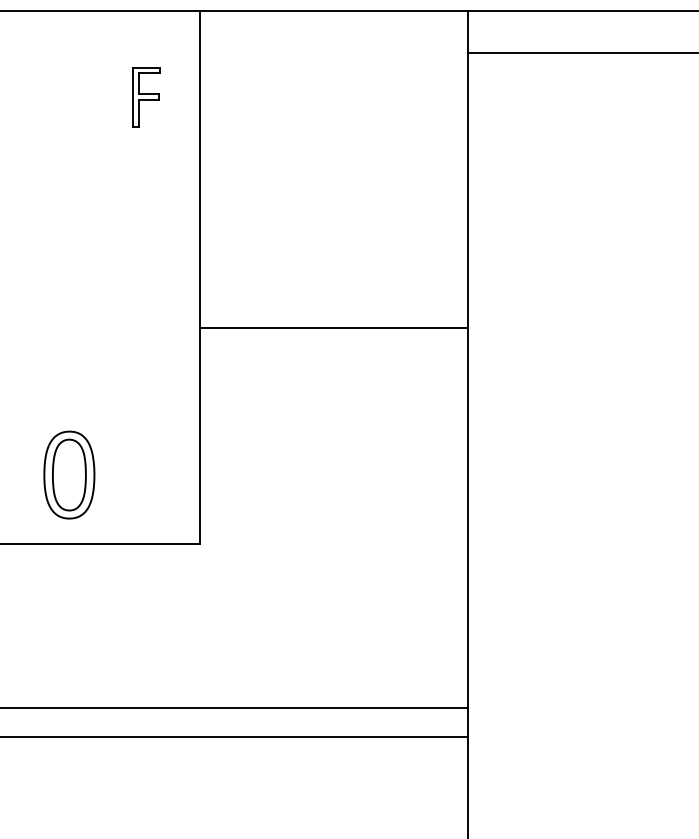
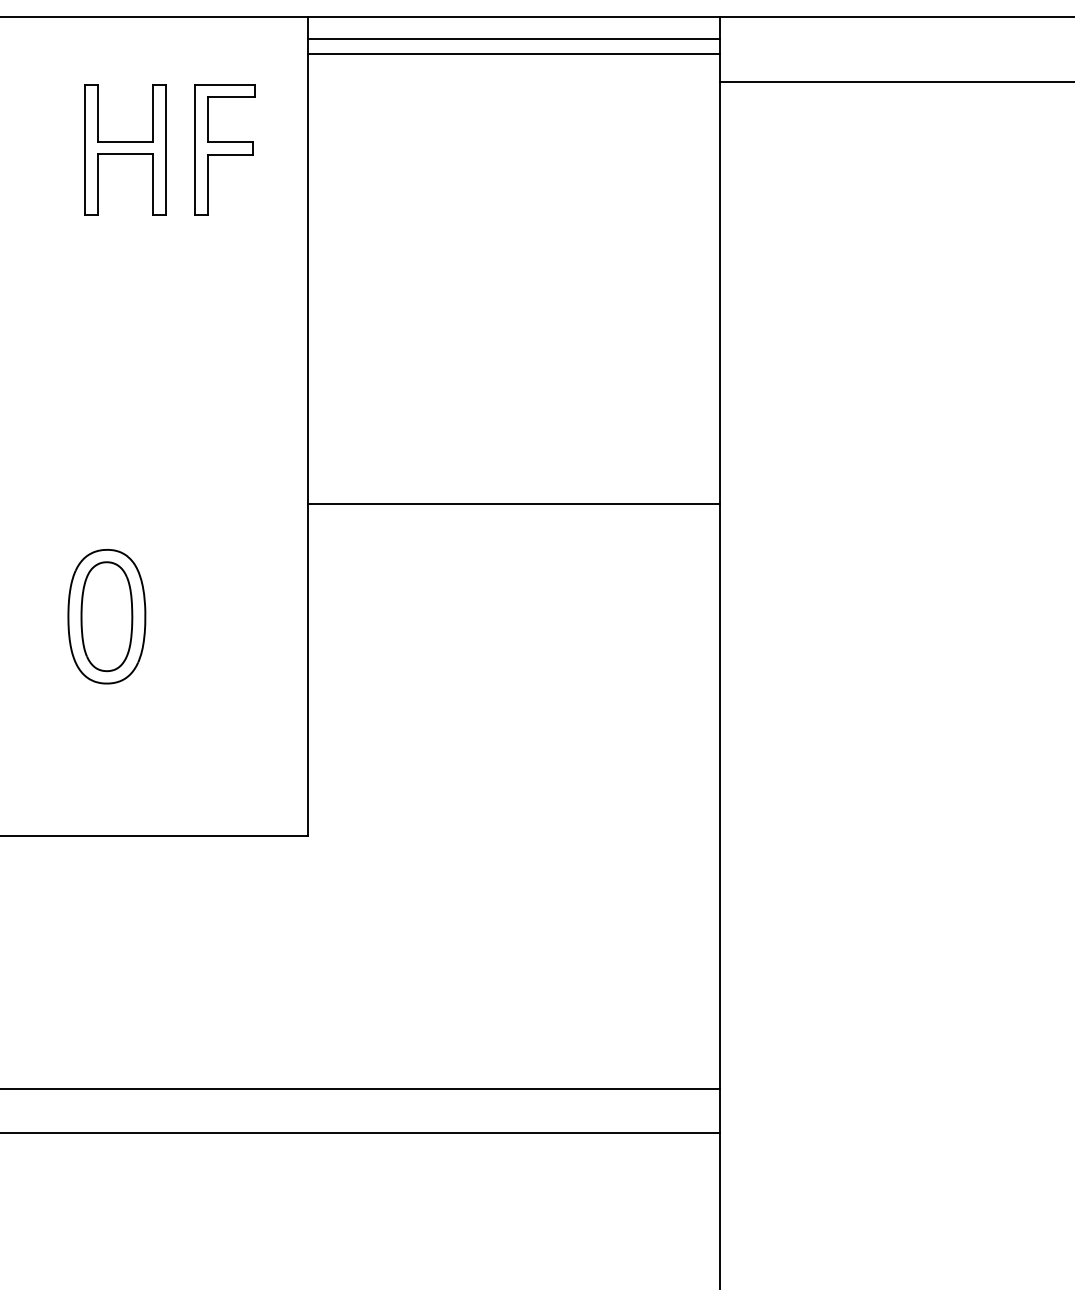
line: (334, 25) -> (514, 39), added
line: (334, 34) -> (514, 53), added
part: (81, 97) -> (125, 149), added
part: (146, 97) -> (225, 149), size x1.43
part: (69, 474) -> (107, 615), moved

